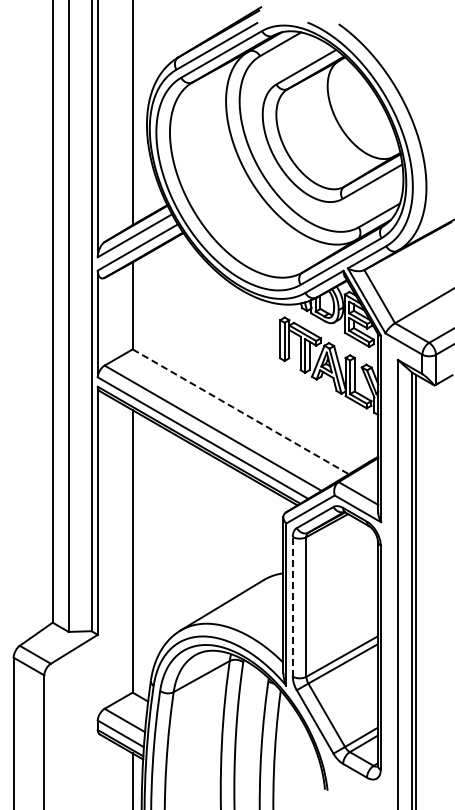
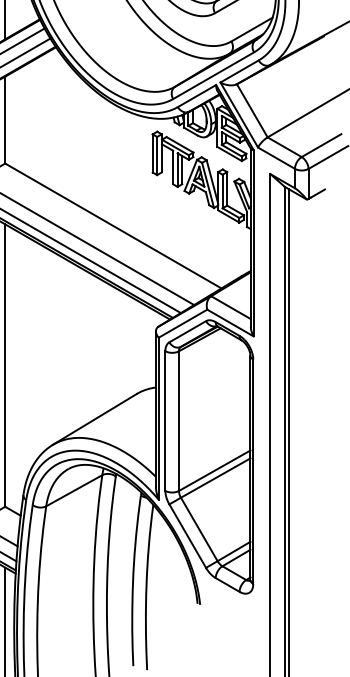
line: (240, 411) -> (113, 225), dashed -> solid
line: (292, 606) -> (165, 420), dashed -> solid

